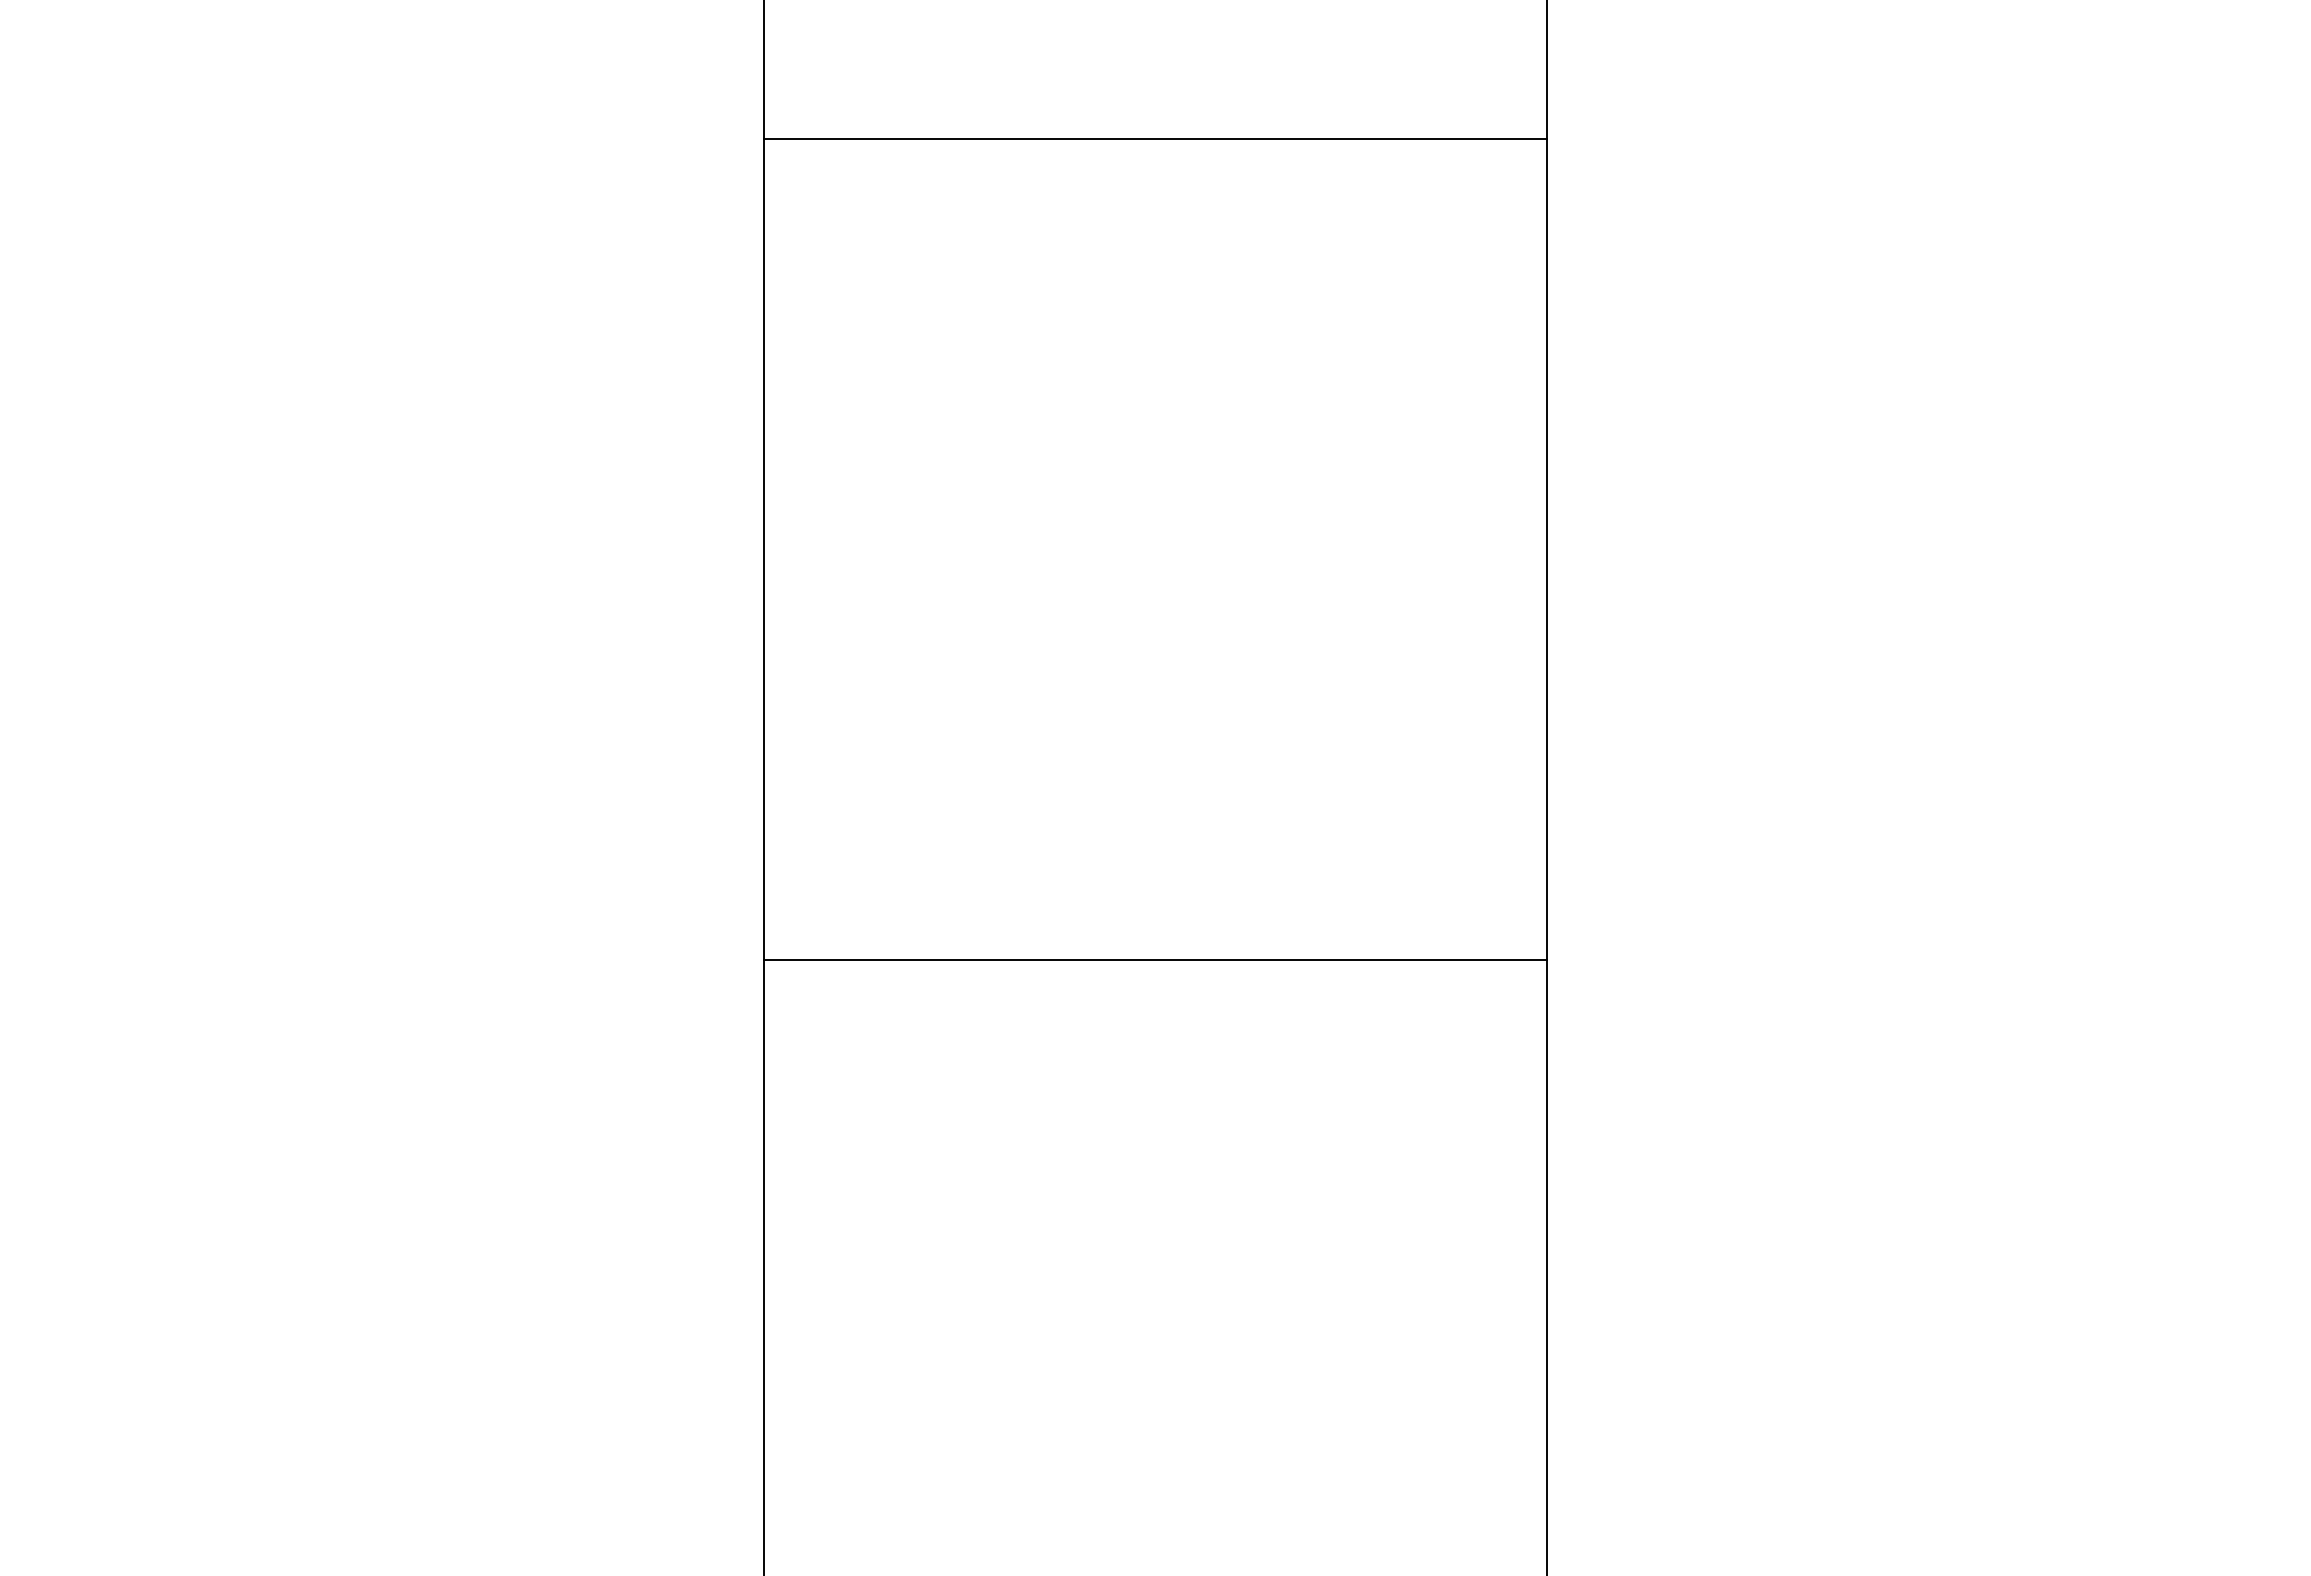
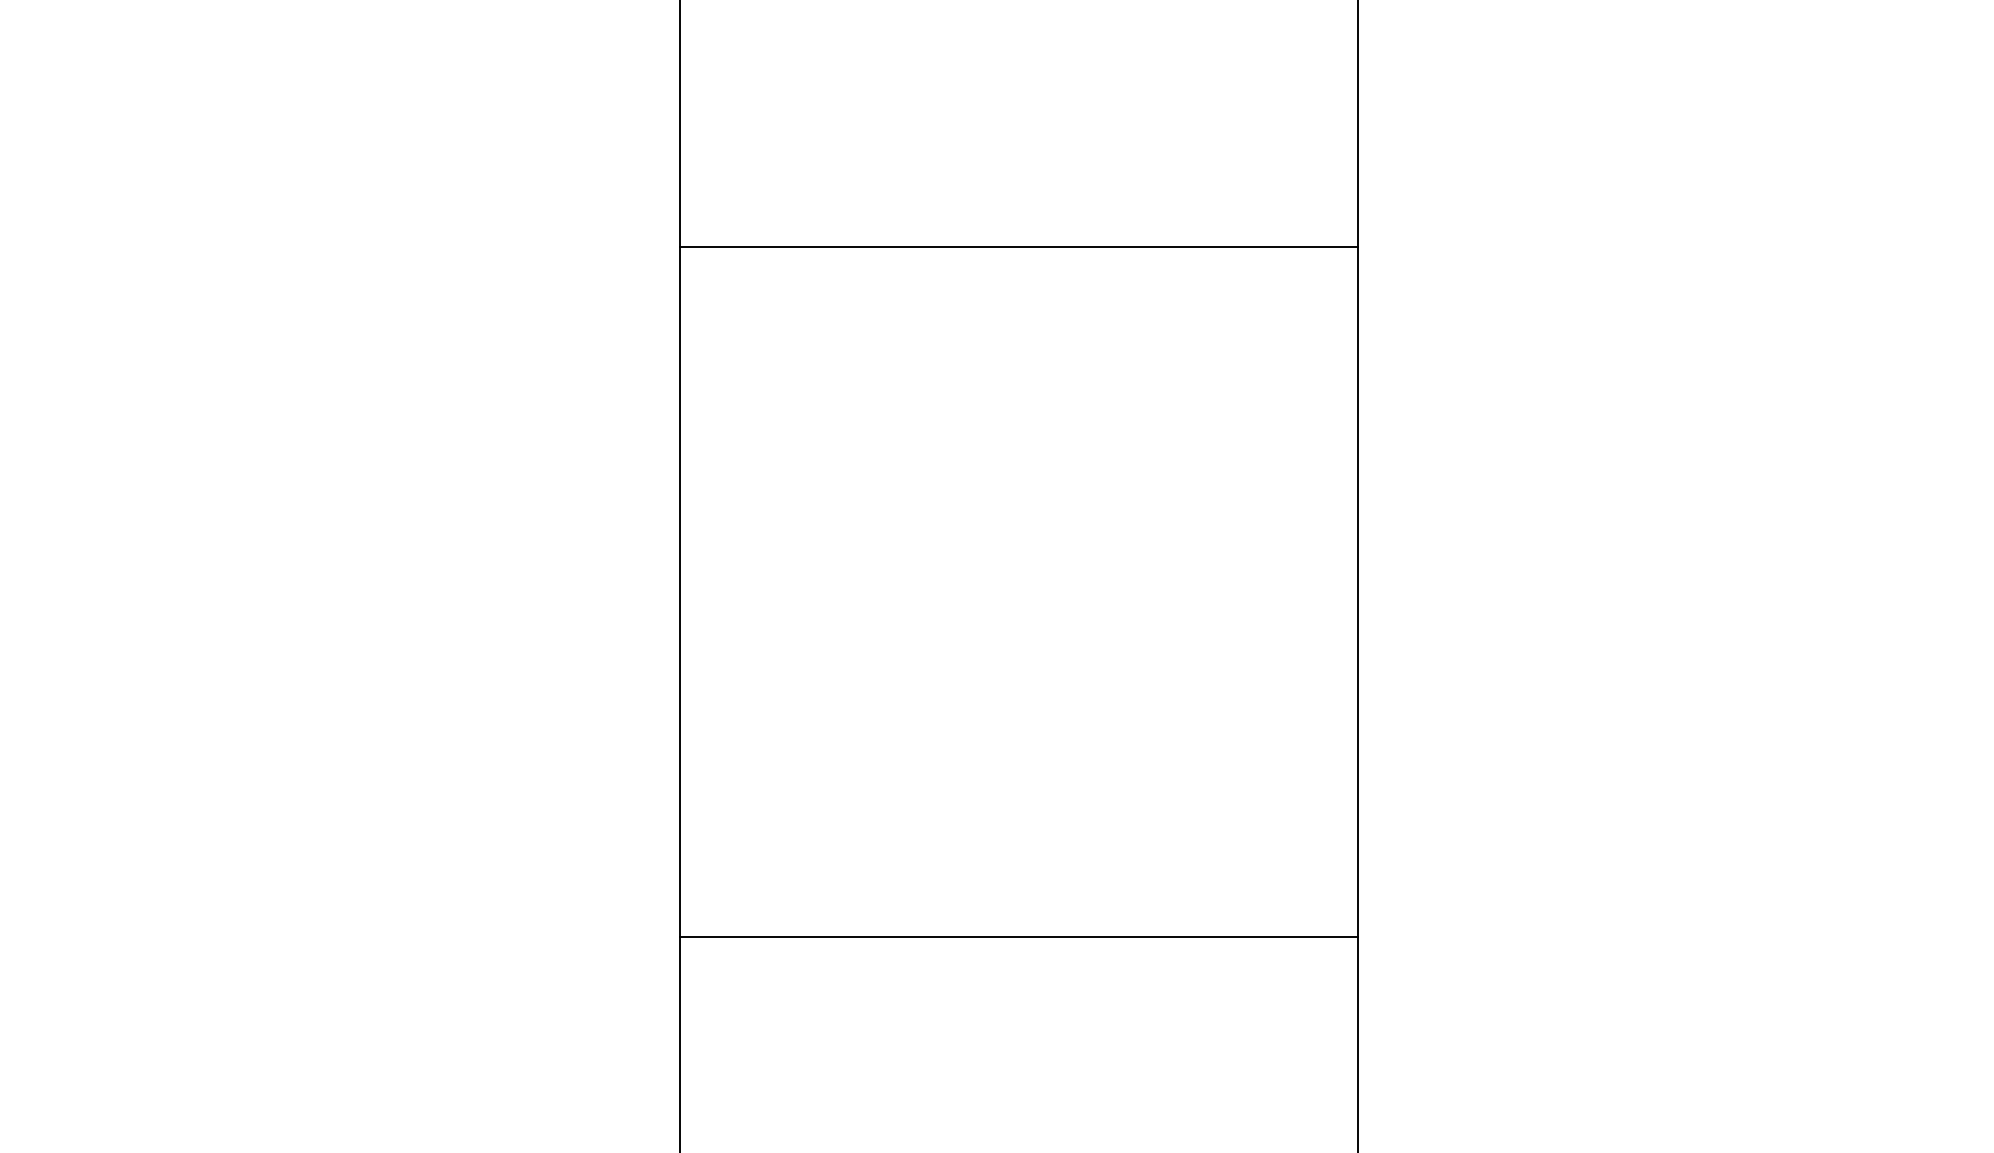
line: (1155, 139) -> (1019, 247), moved
line: (1155, 960) -> (1019, 937), moved

